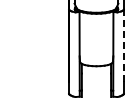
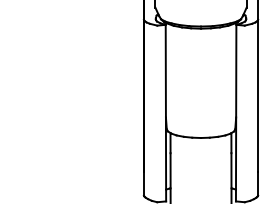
line: (123, 45) -> (257, 94), dashed -> solid

